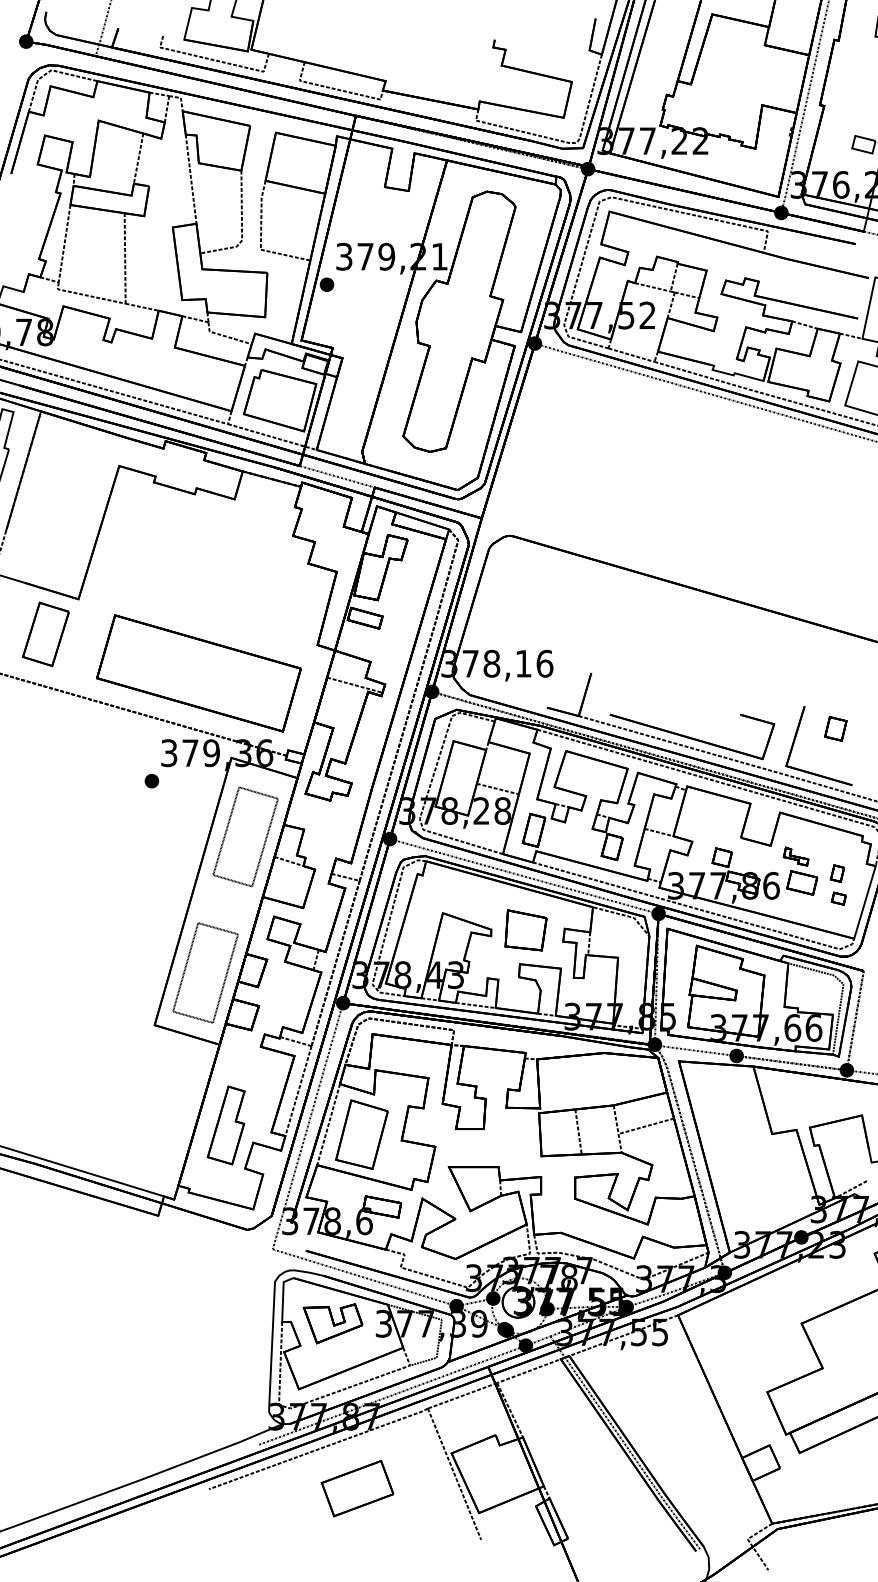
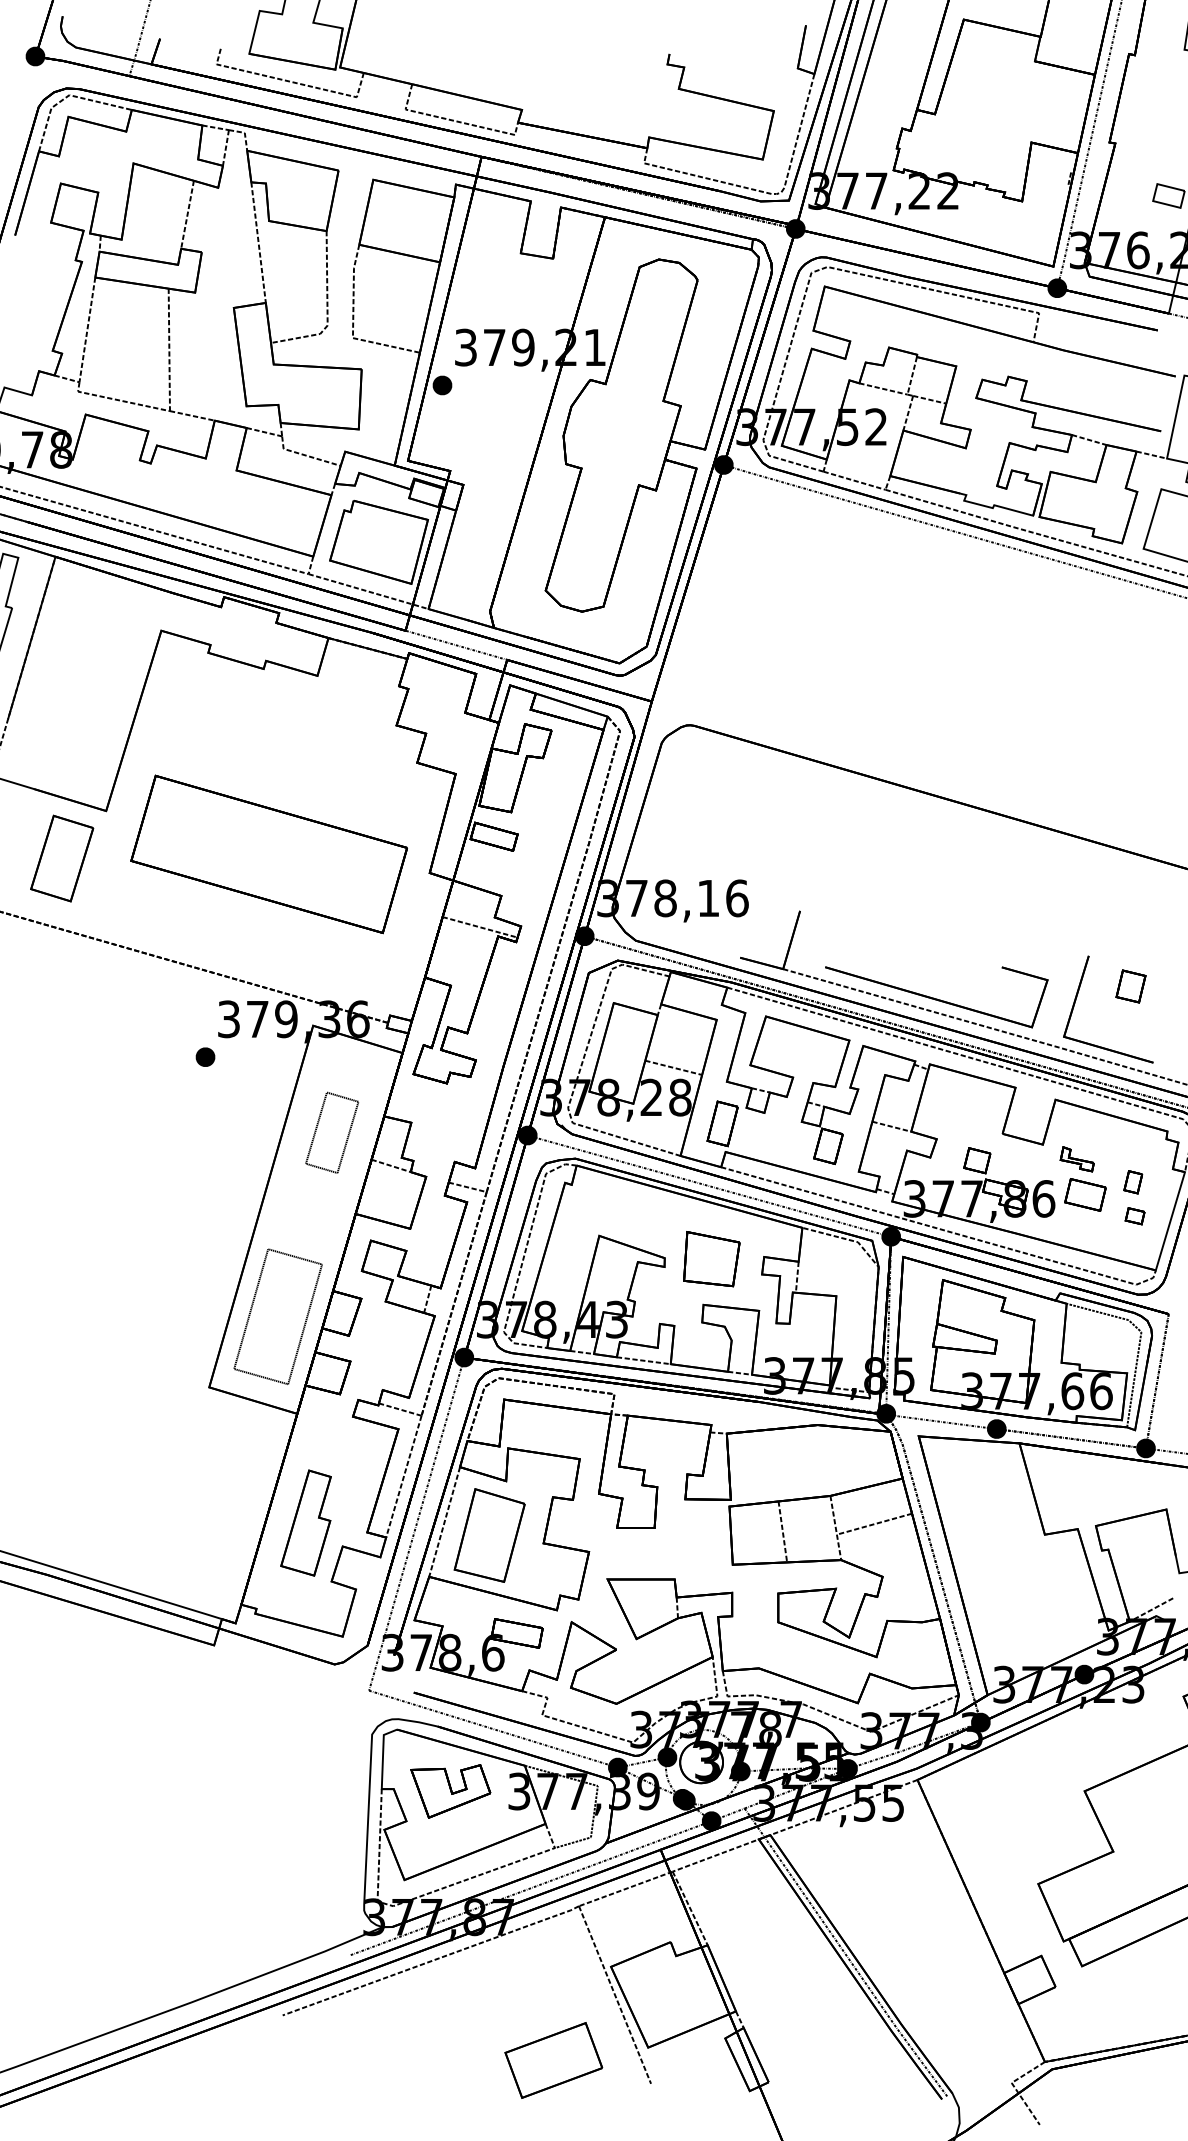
part: (198, 673) -> (268, 854), moved
part: (245, 836) -> (331, 1132), size x0.6
part: (357, 1488) -> (553, 2060), moved

